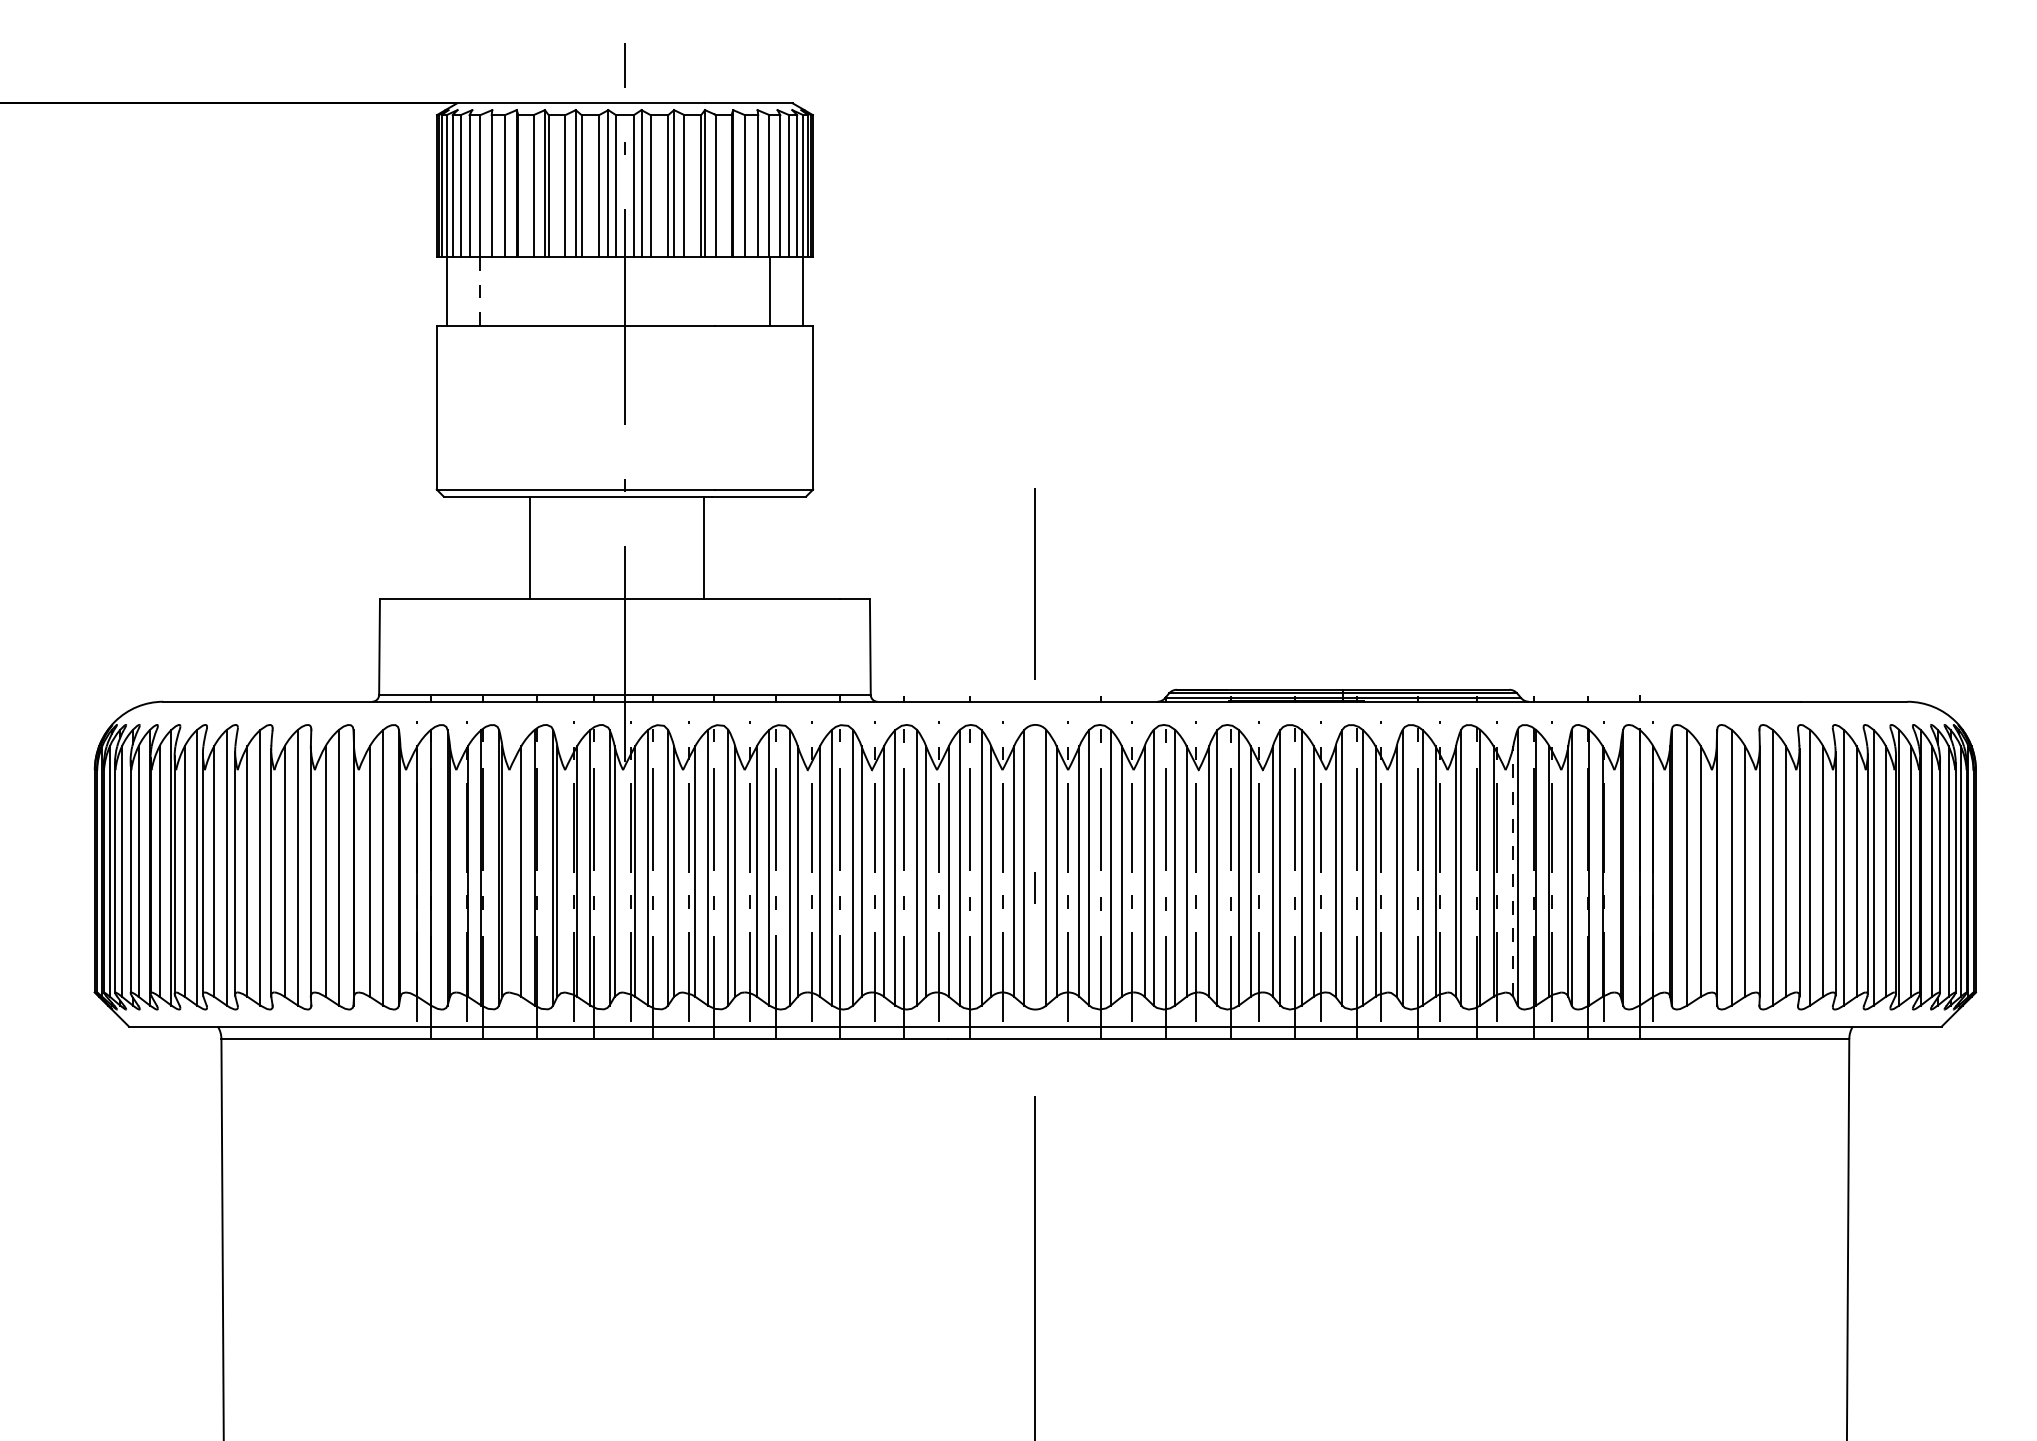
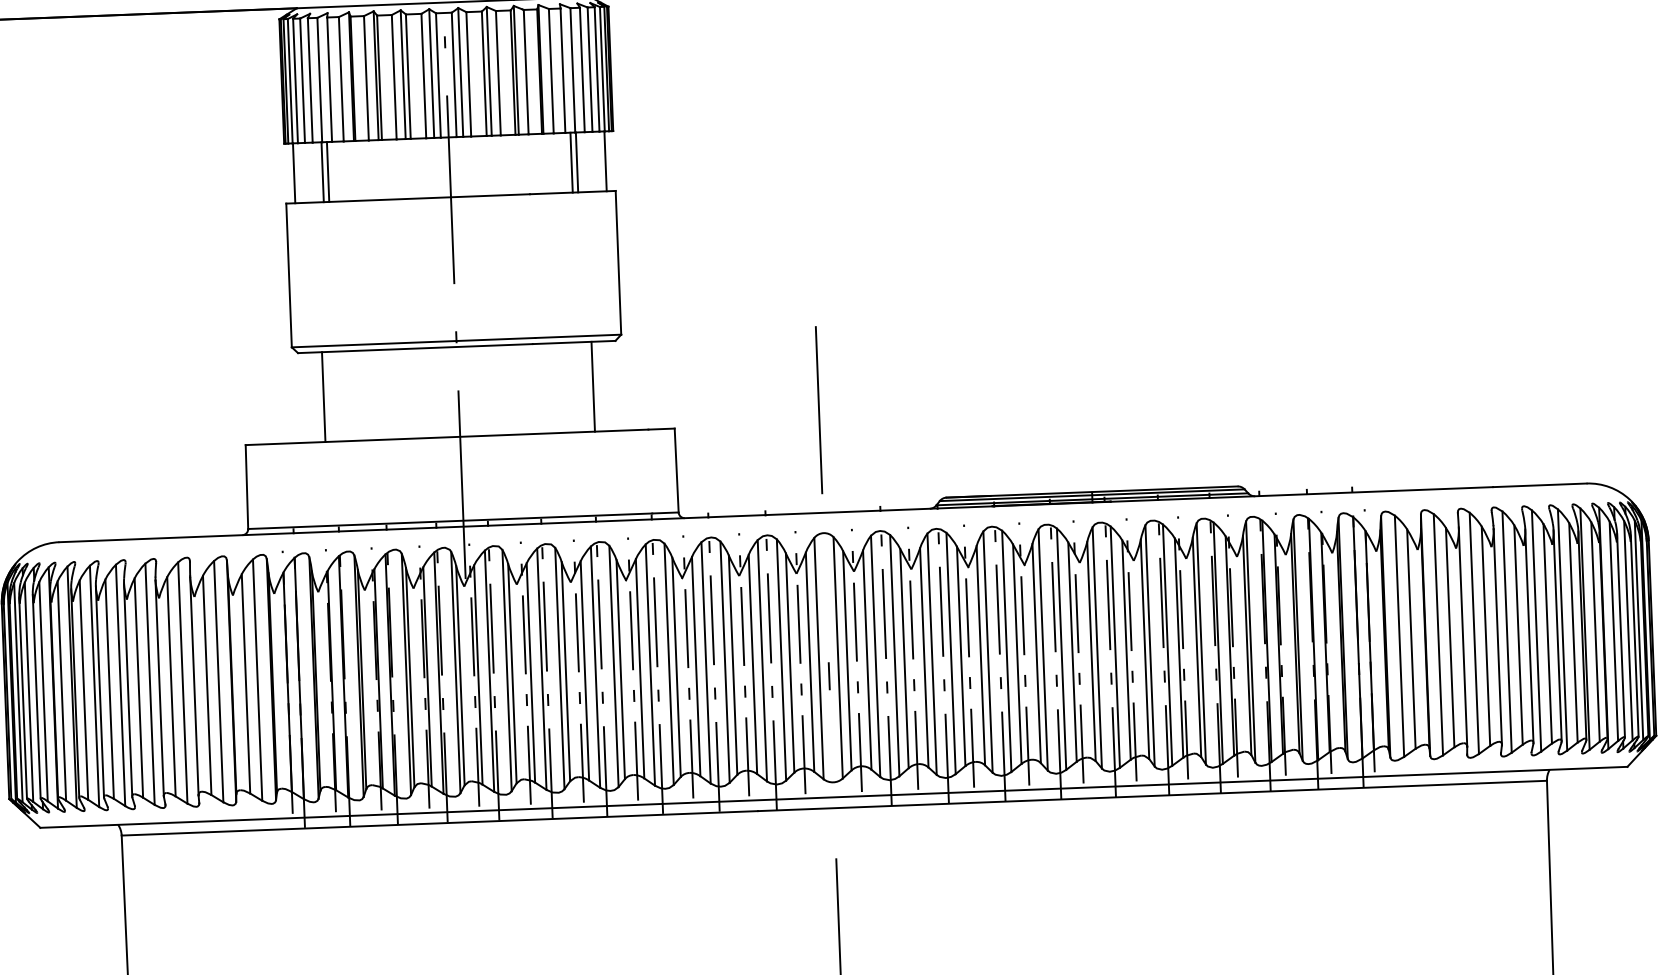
line: (479, 290) -> (322, 171), dashed -> solid
line: (485, 291) -> (327, 172), added
line: (764, 291) -> (572, 162), added
line: (530, 547) -> (324, 396), moved
line: (703, 547) -> (592, 386), moved
line: (519, 871) -> (377, 678), added
line: (1513, 871) -> (1247, 645), dashed -> solid

